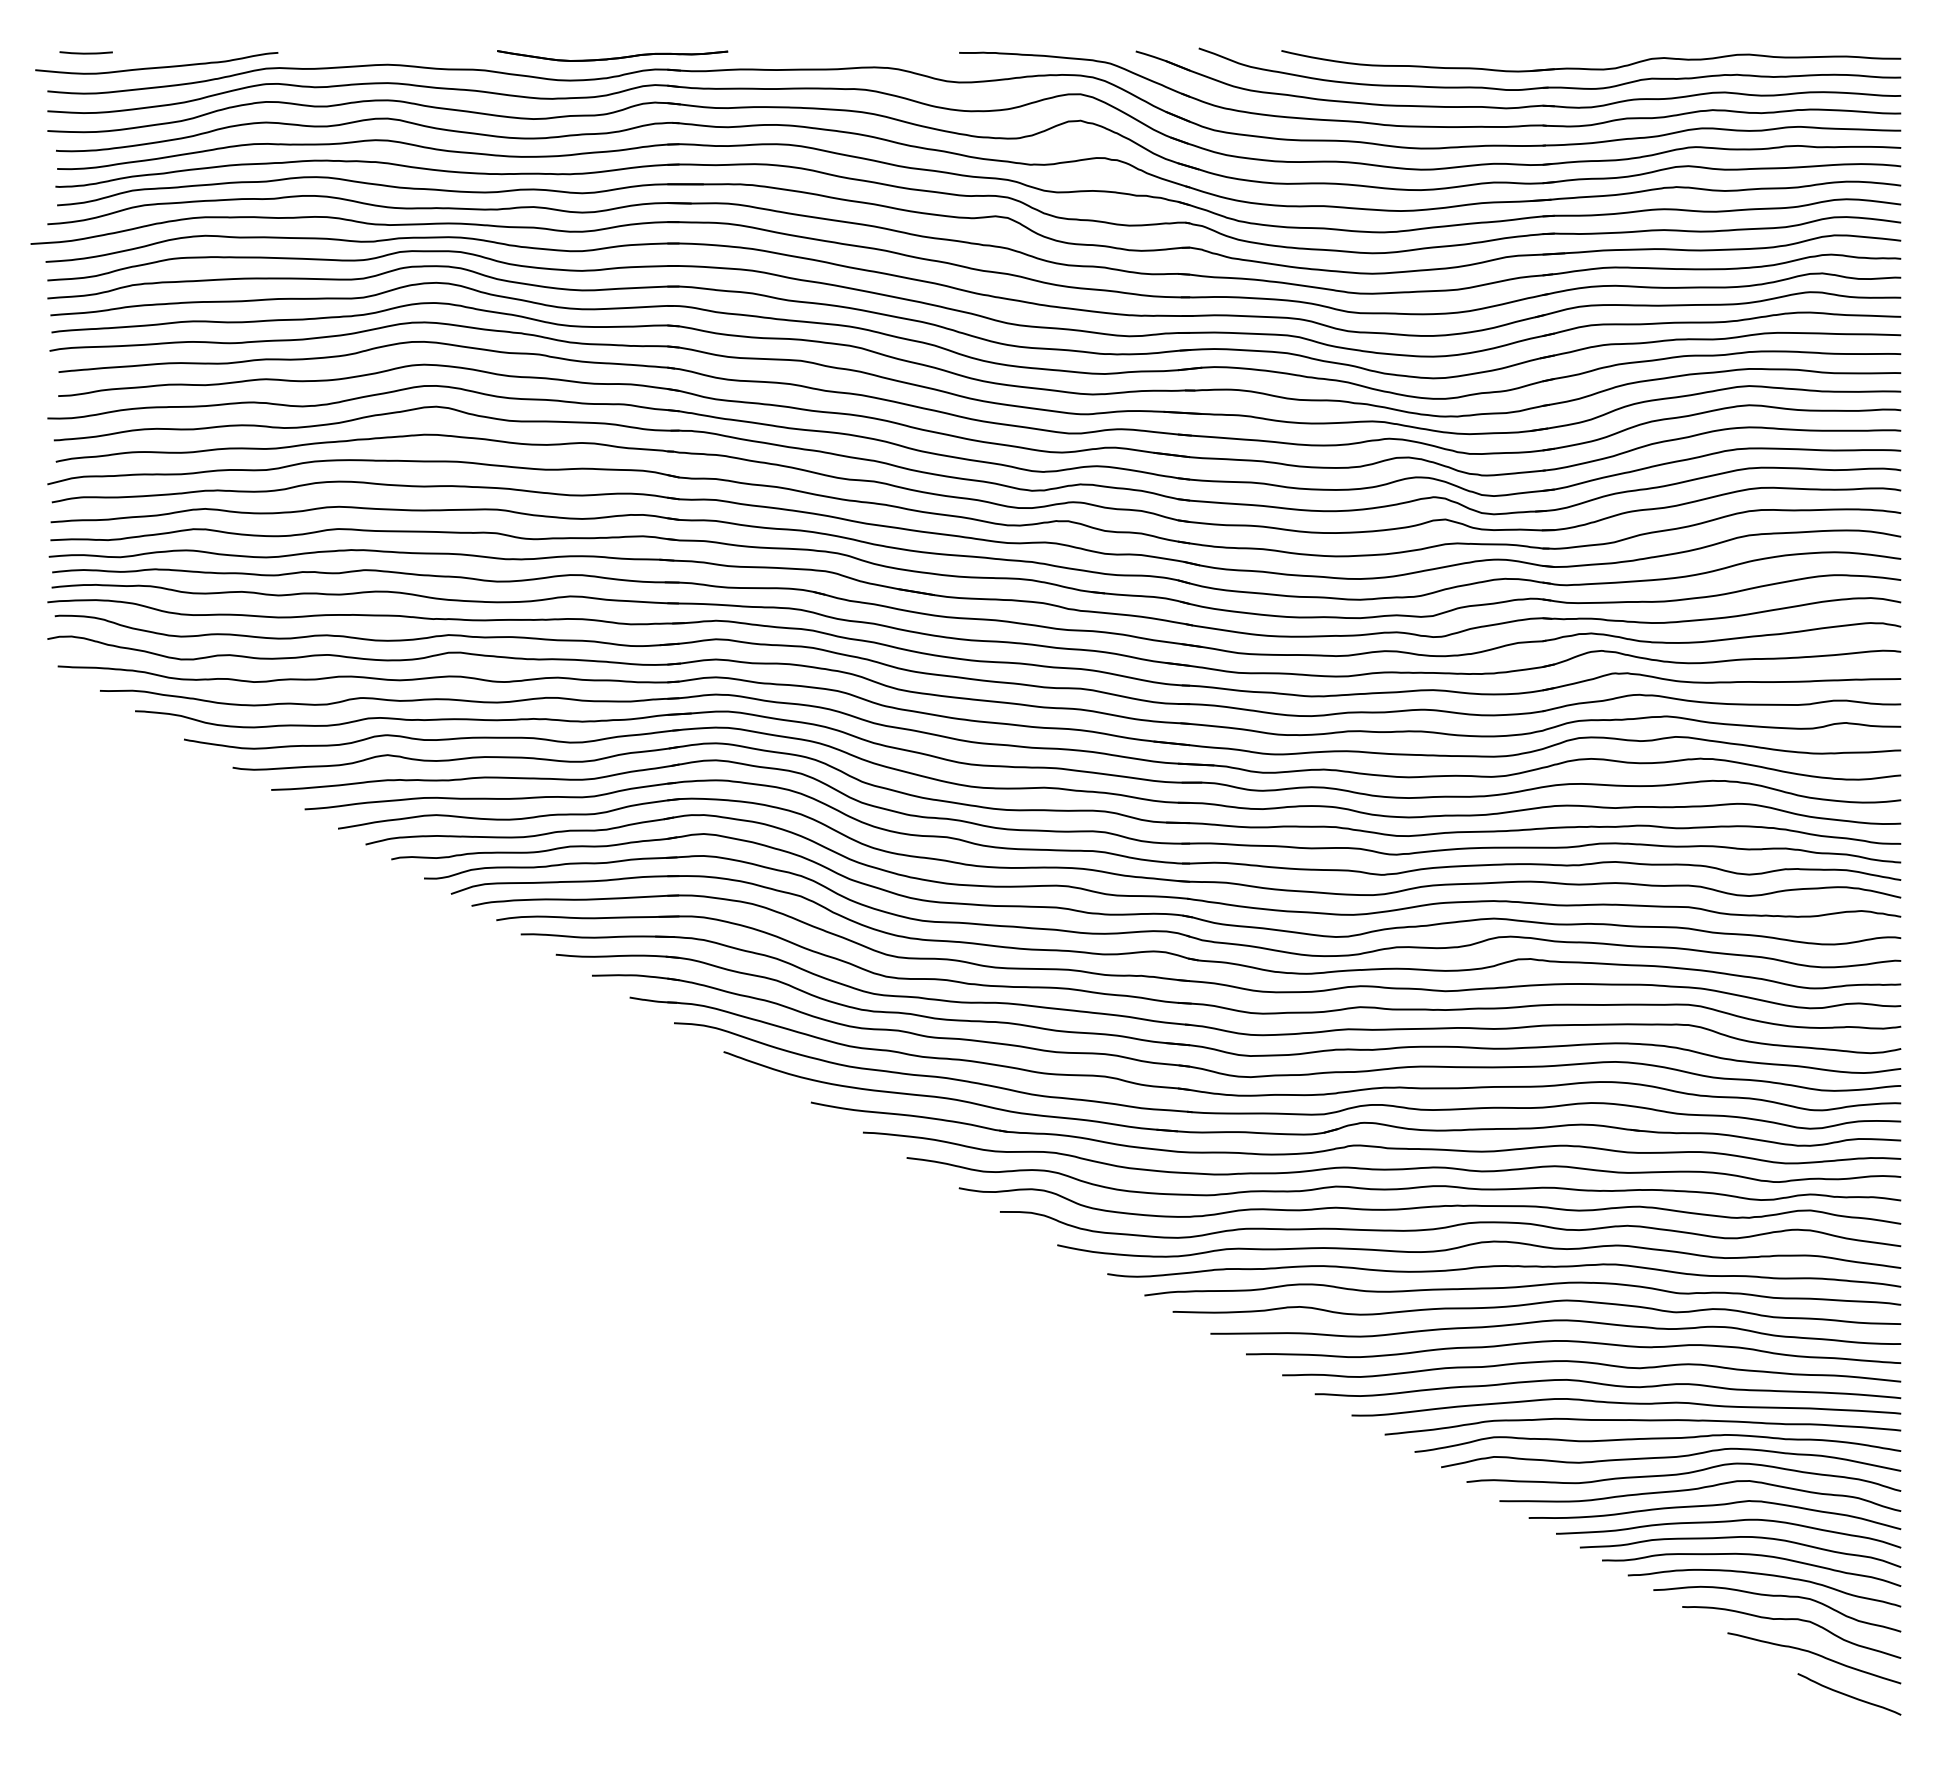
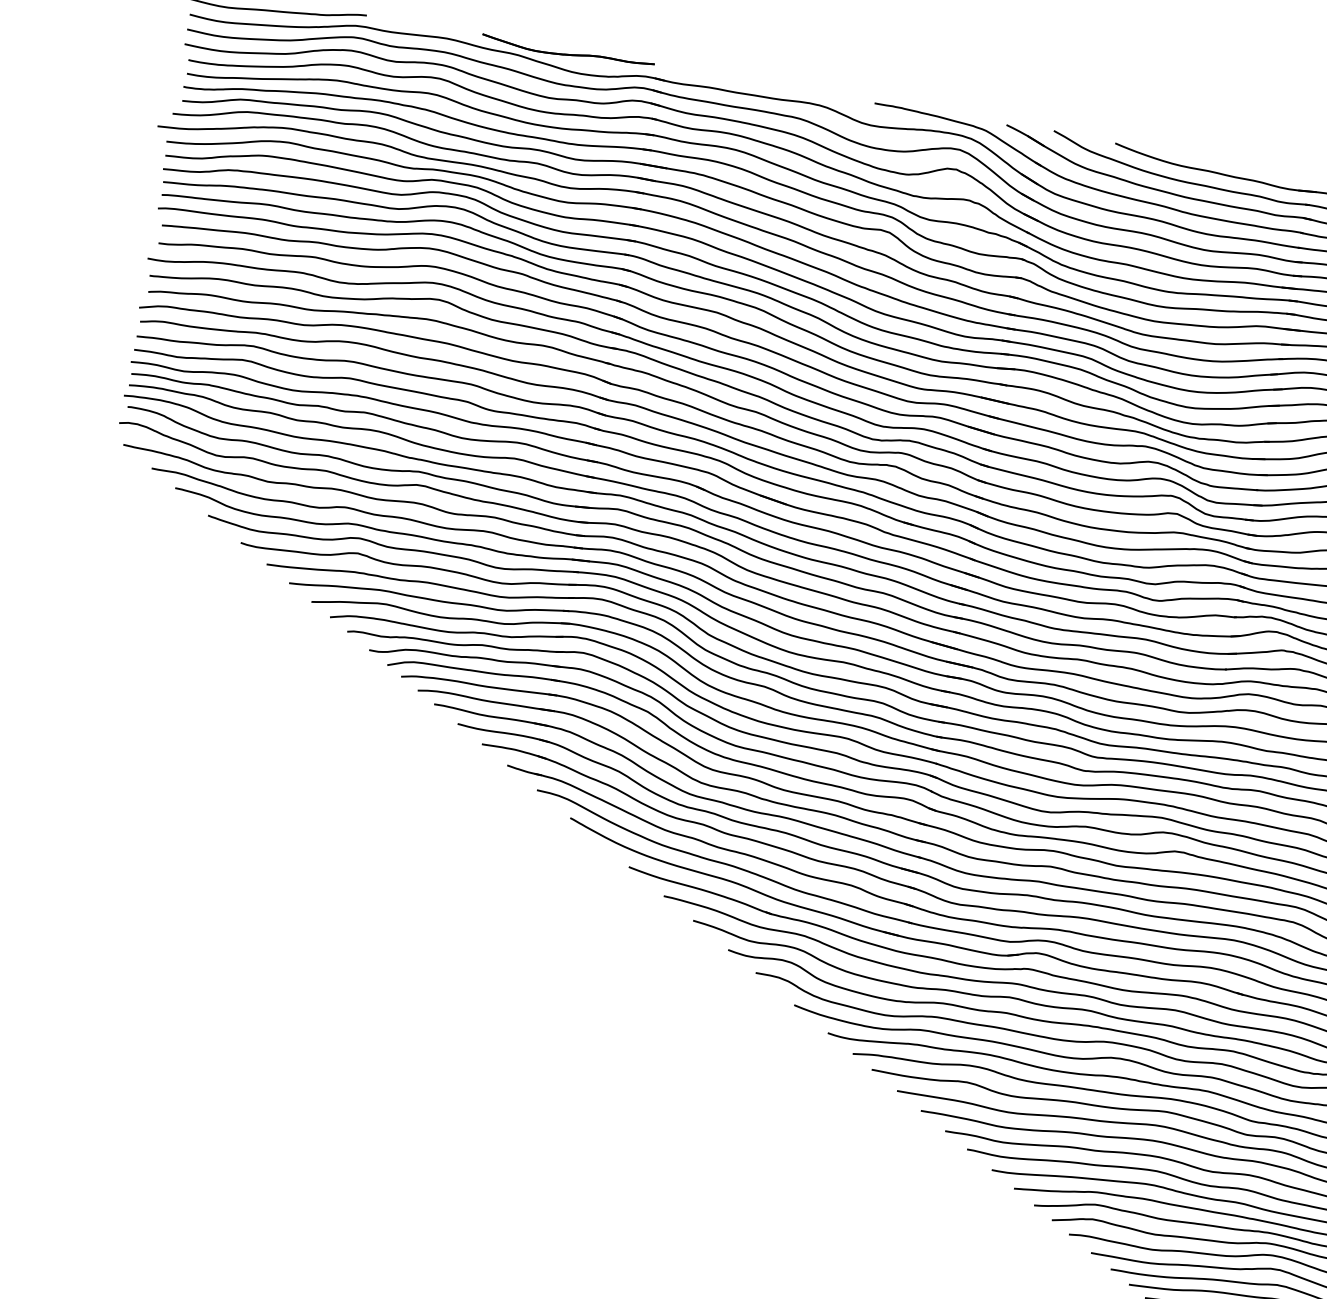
part: (612, 55) -> (568, 52), moved

